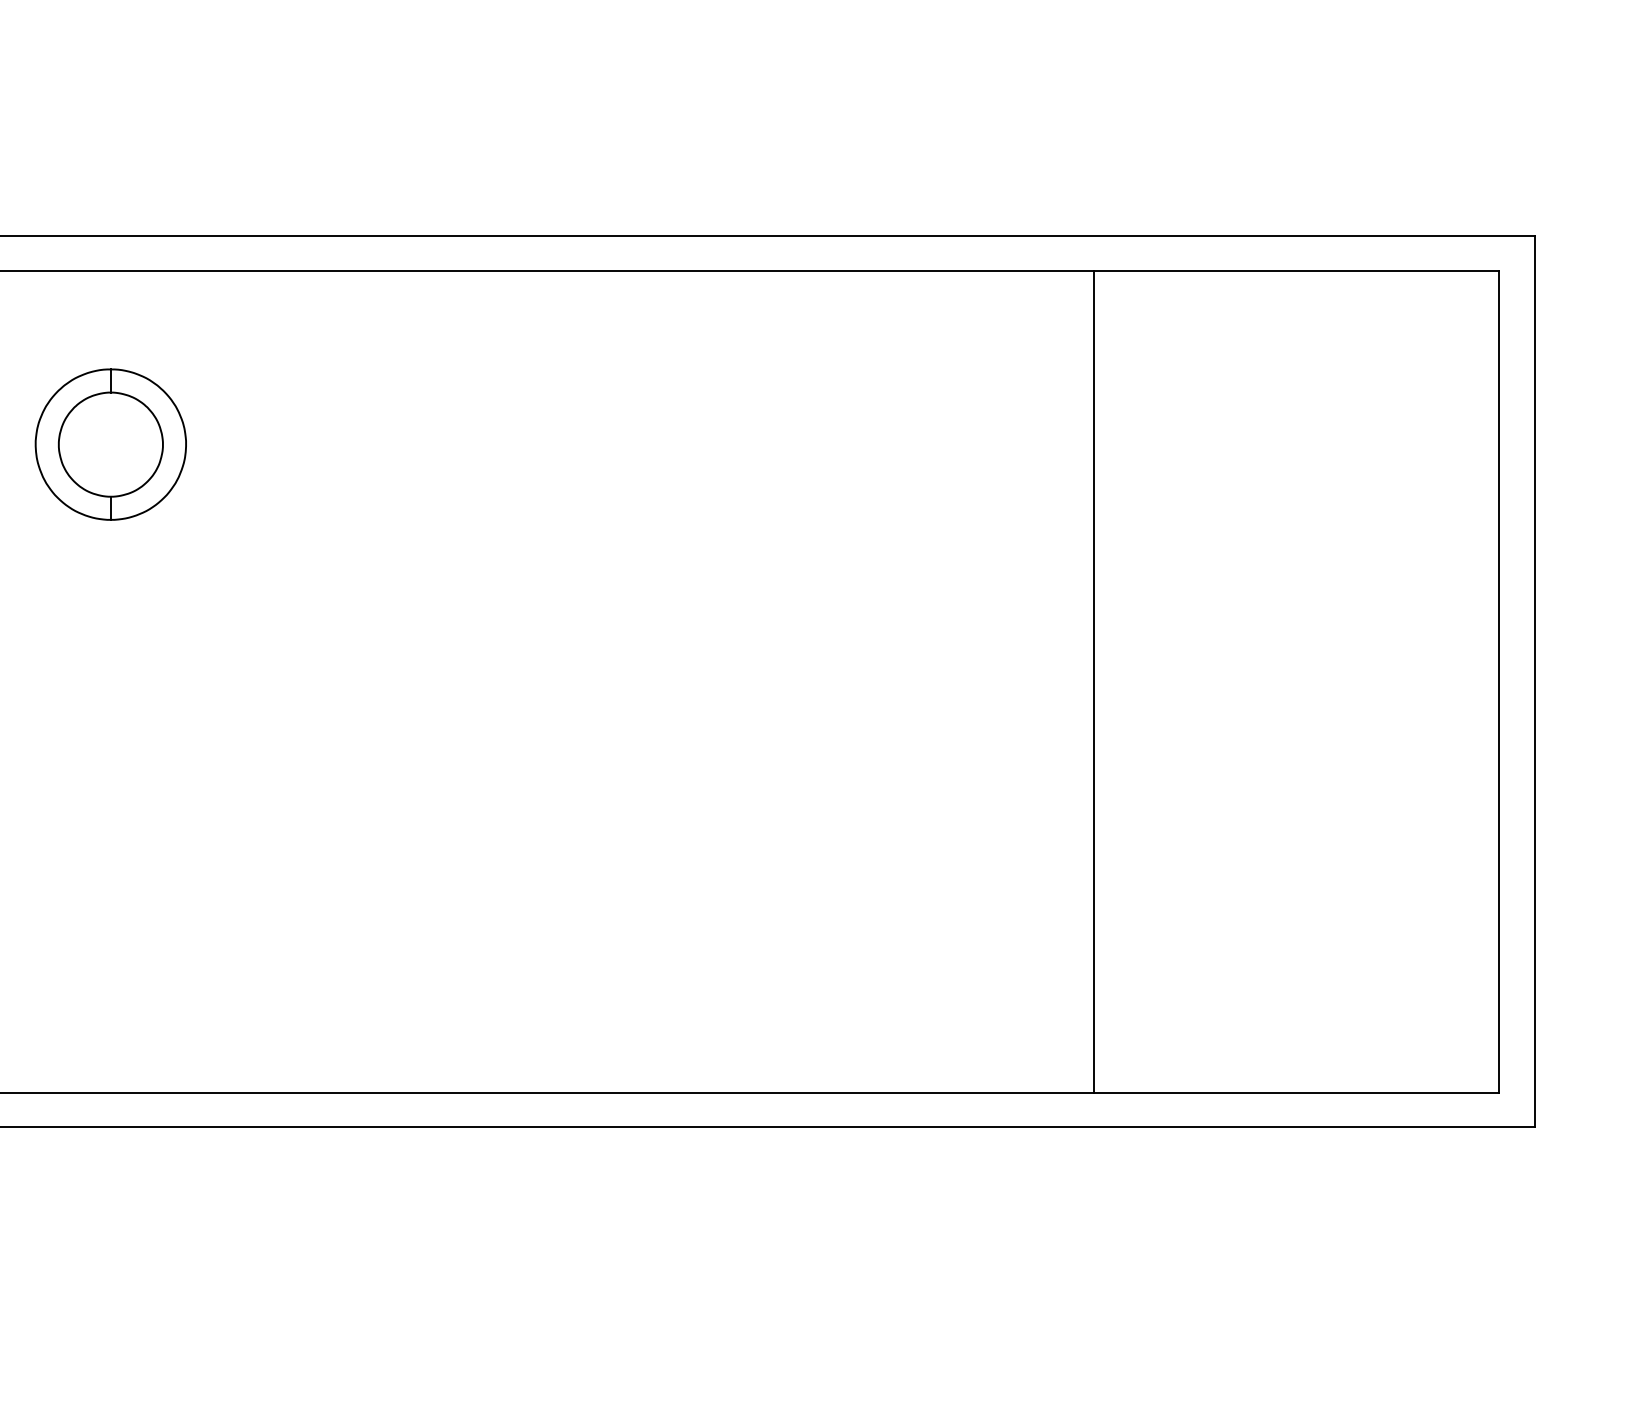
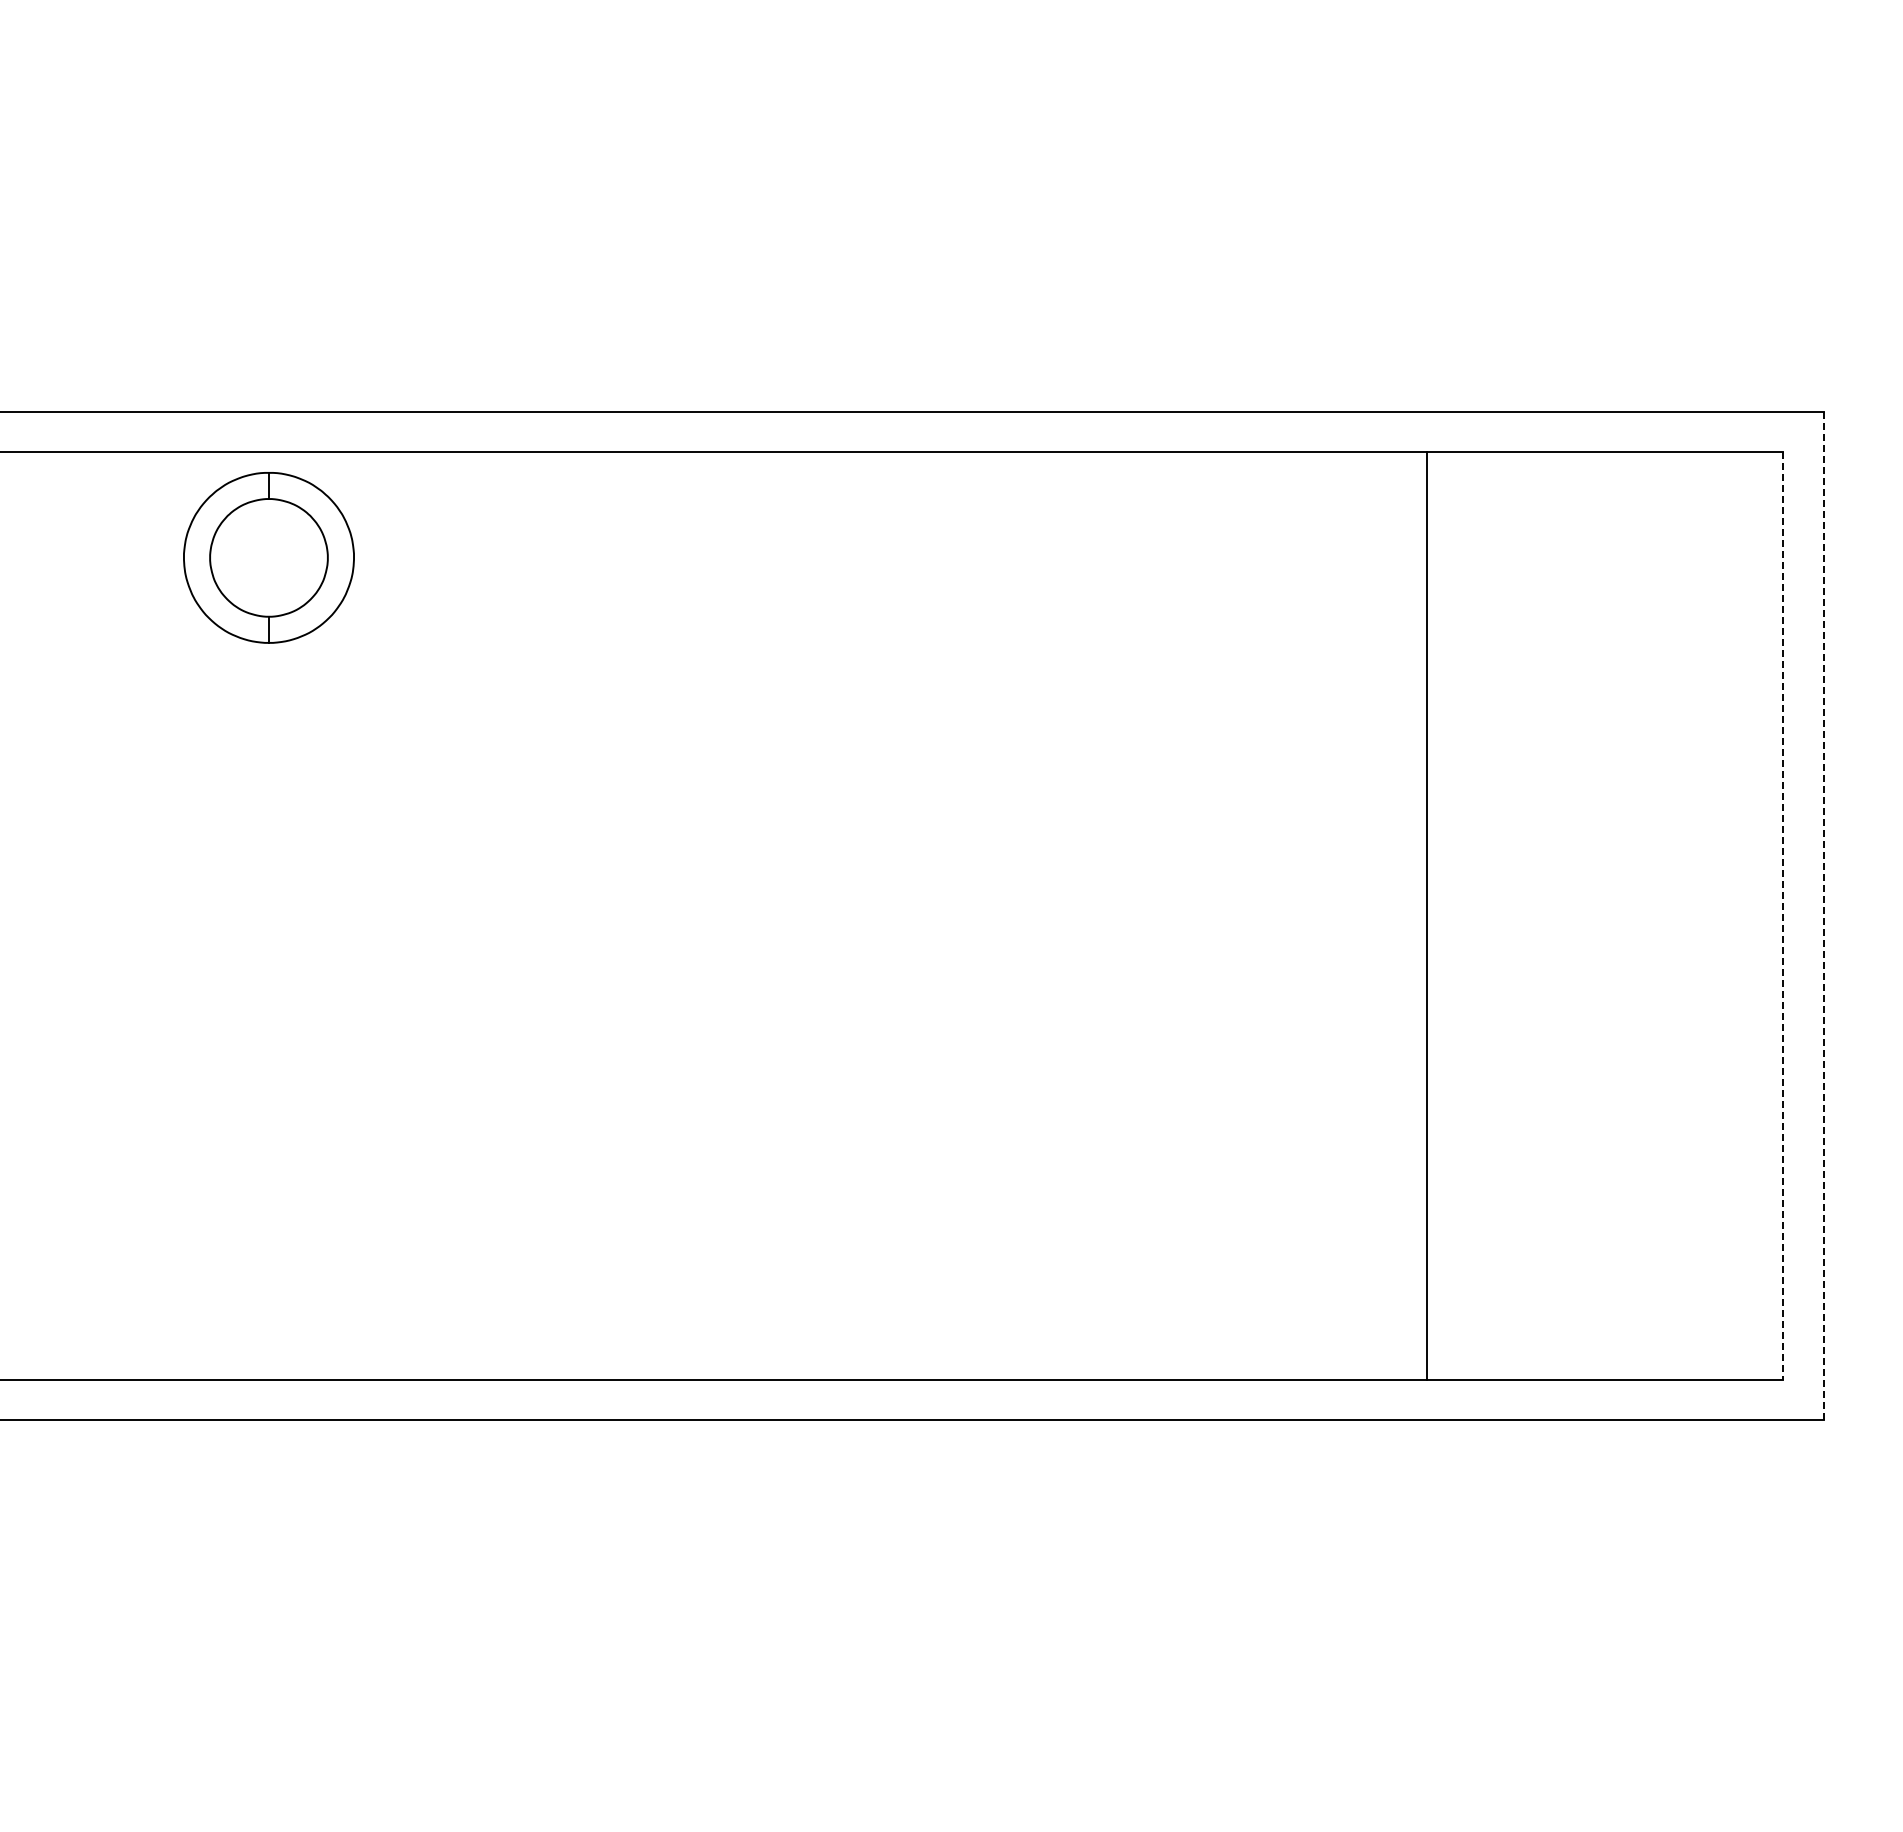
part: (110, 444) -> (268, 557), moved
line: (1094, 681) -> (1426, 915), moved
line: (1499, 682) -> (1783, 916), solid -> dashed
line: (1534, 682) -> (1823, 916), solid -> dashed

